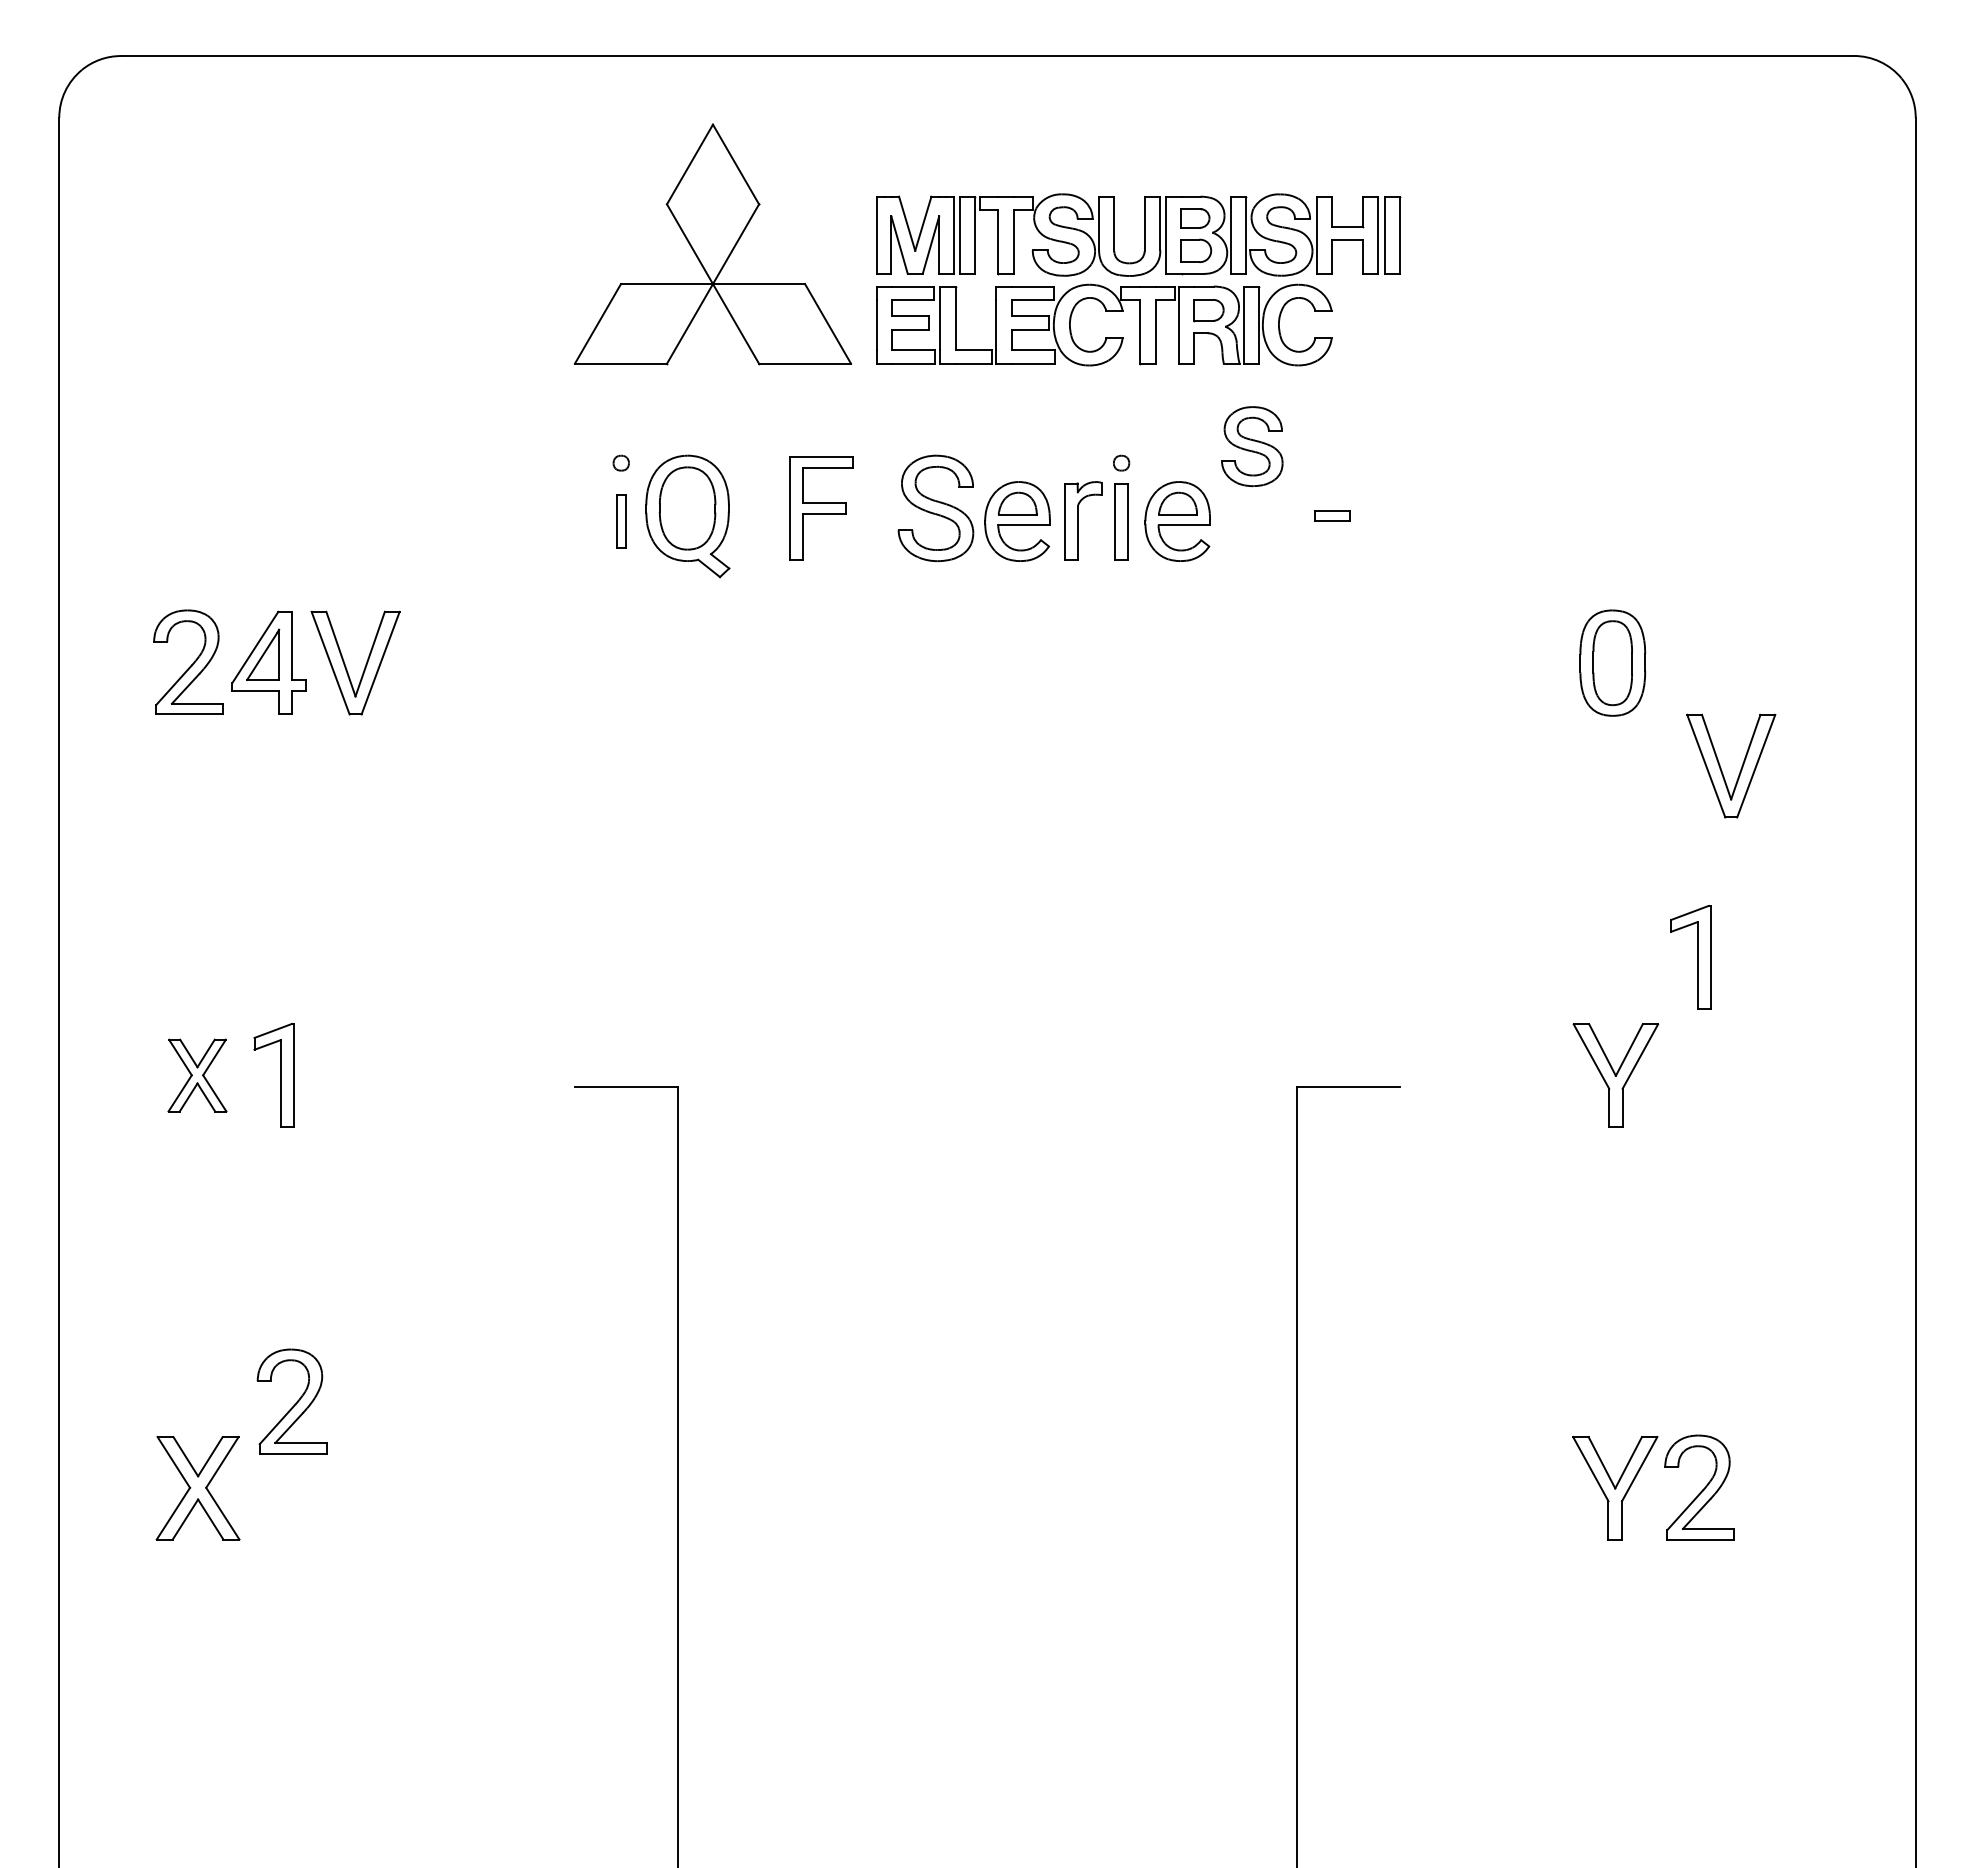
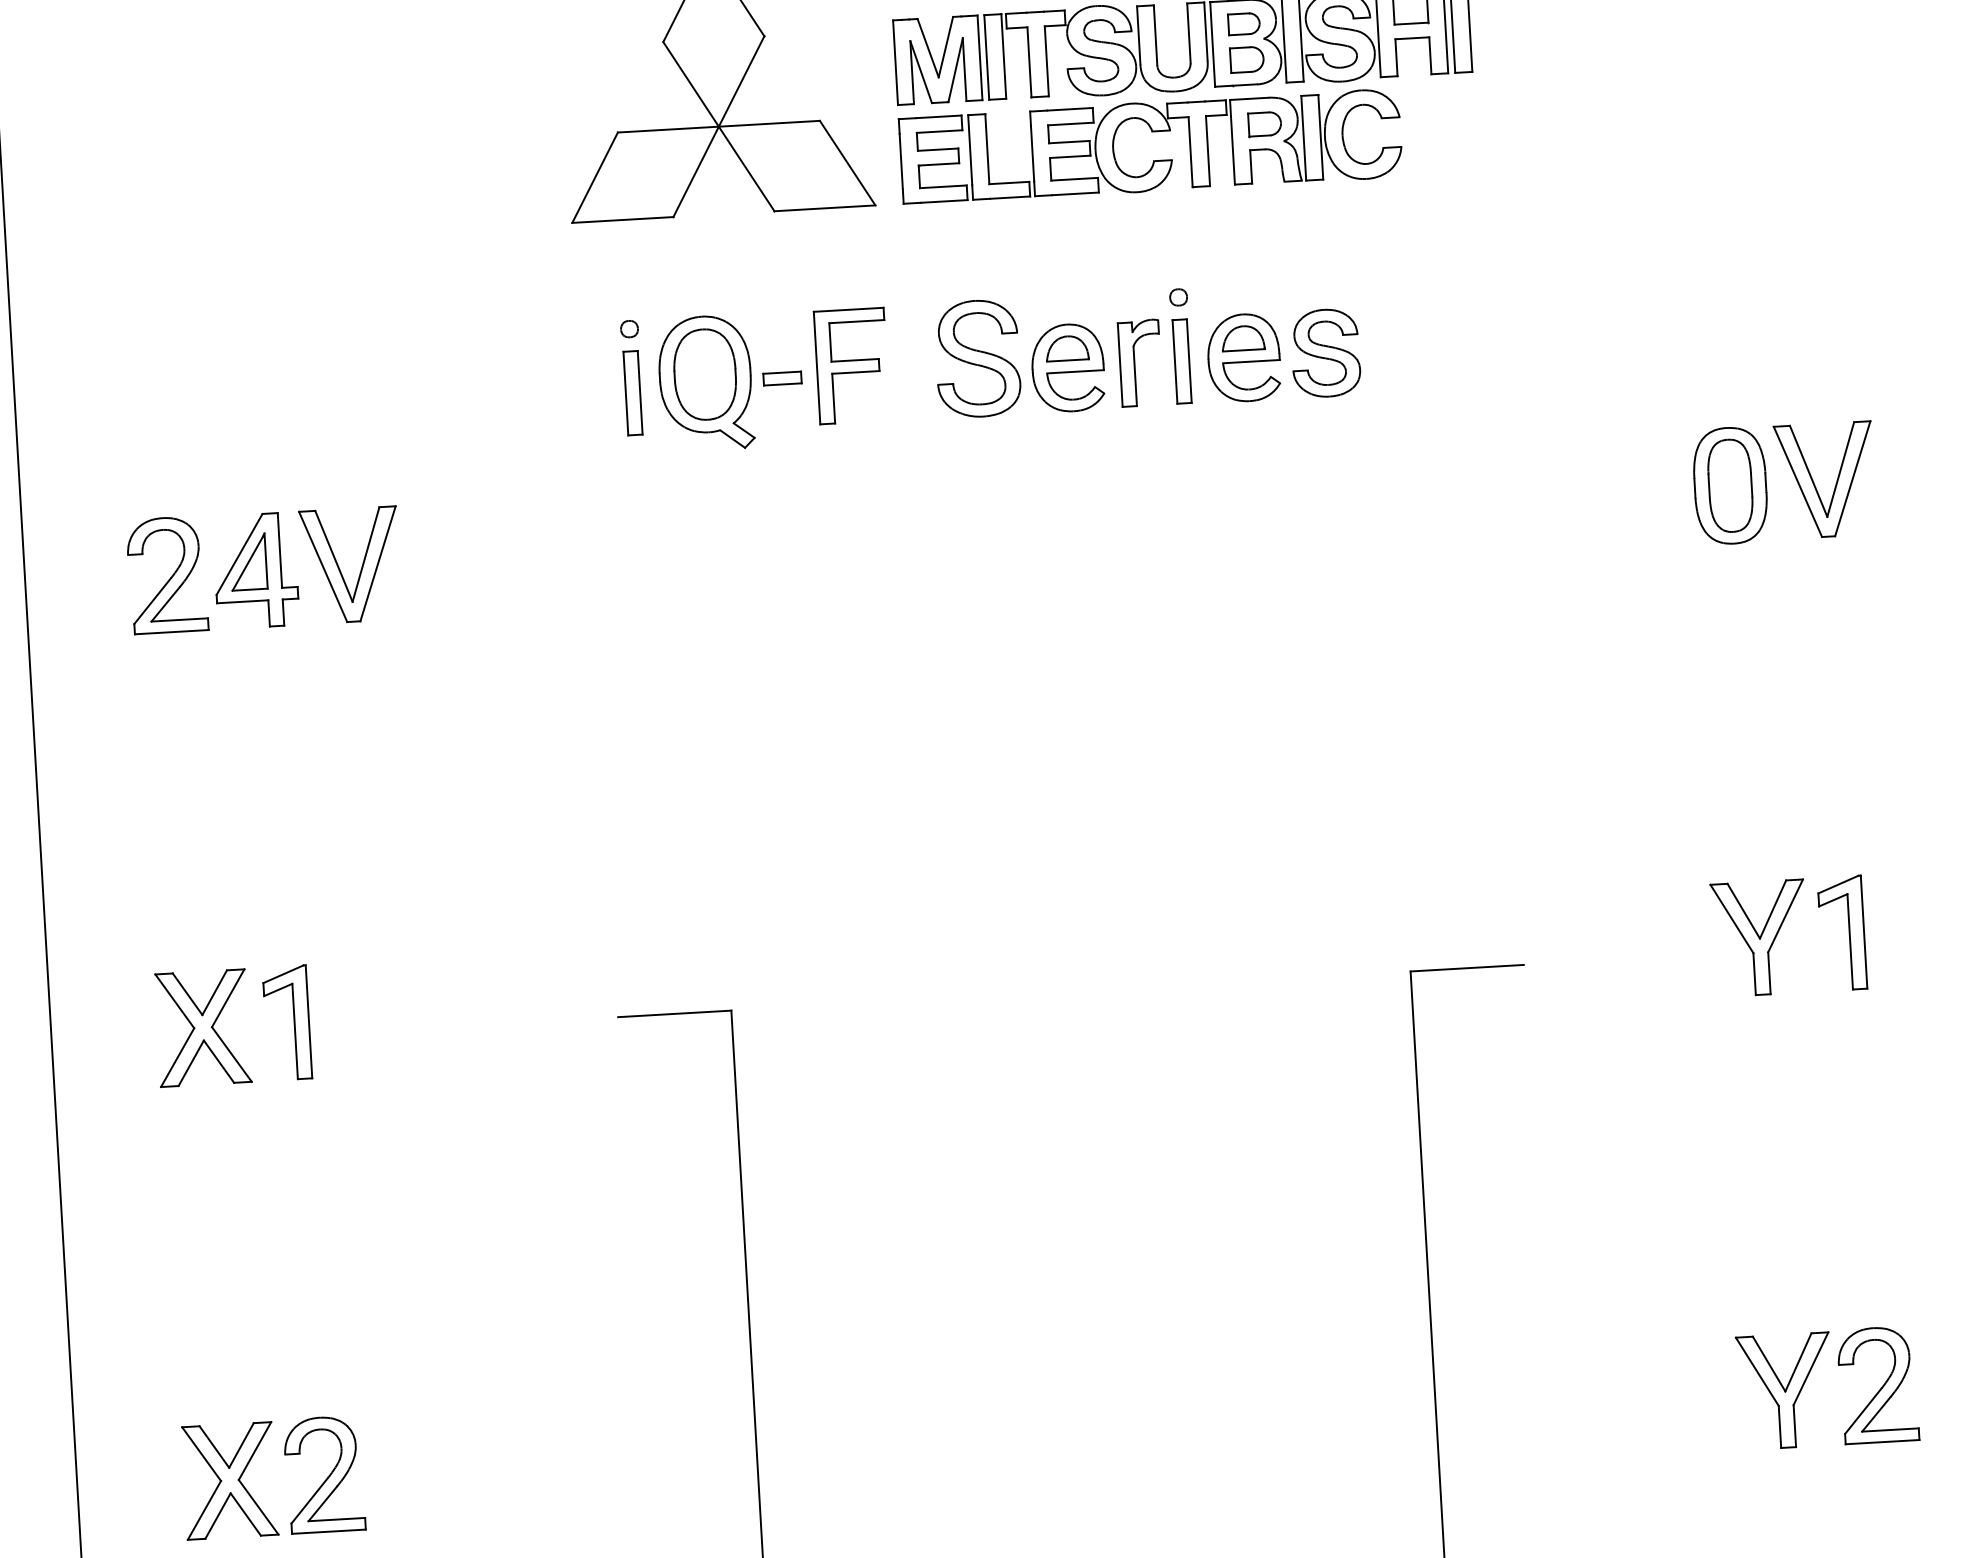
part: (1252, 446) -> (1326, 353), moved
part: (1332, 515) -> (782, 377), moved
part: (621, 521) -> (633, 393), size x1.43
part: (1740, 768) -> (1835, 482), moved
part: (1697, 957) -> (1849, 933), moved
part: (197, 1075) -> (203, 1027), size x1.43
part: (291, 1401) -> (323, 1474), moved

